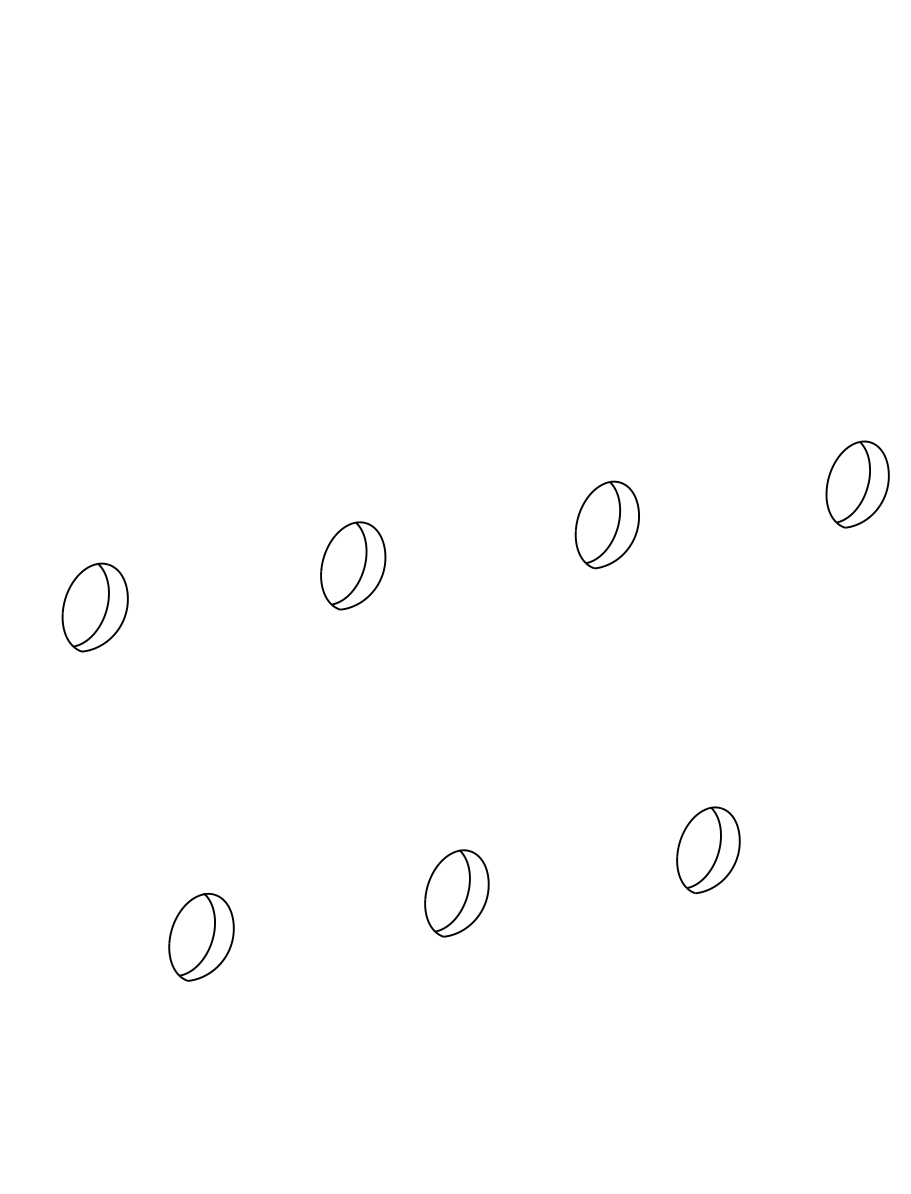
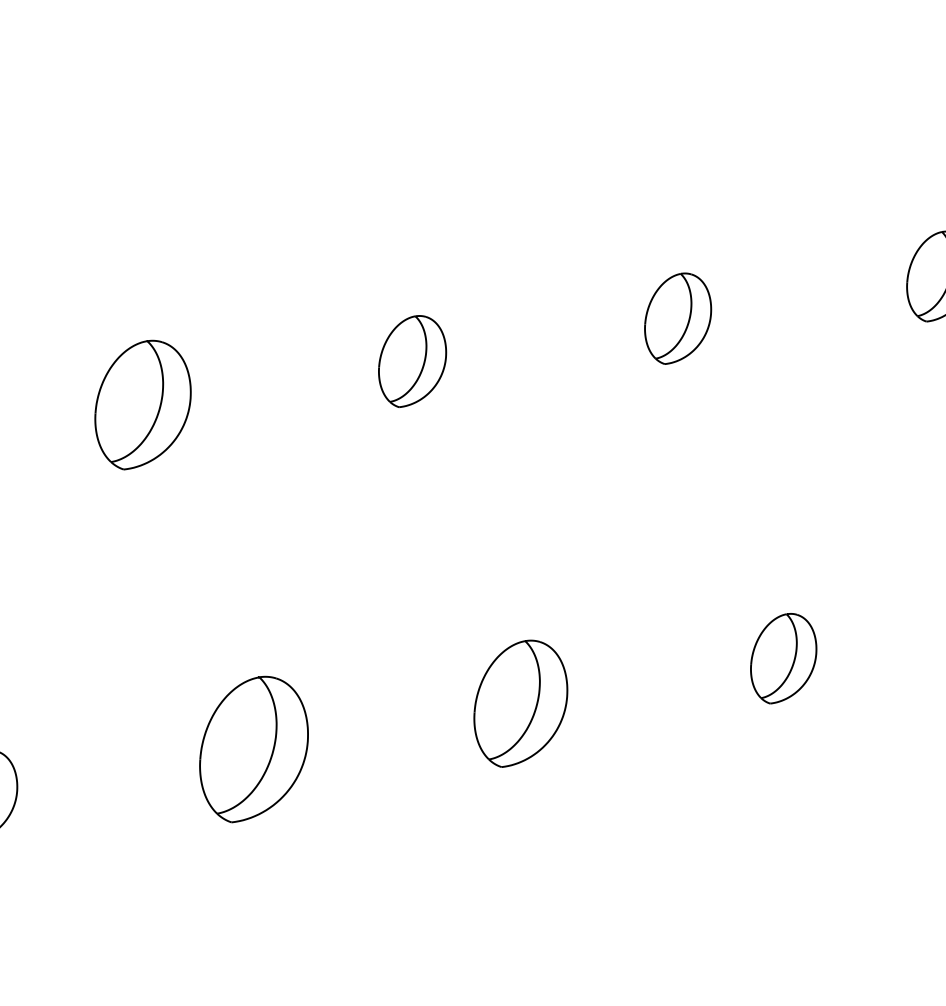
part: (94, 607) -> (142, 404), size x1.4
part: (456, 893) -> (520, 703), size x1.4
part: (201, 937) -> (254, 749), size x1.6

